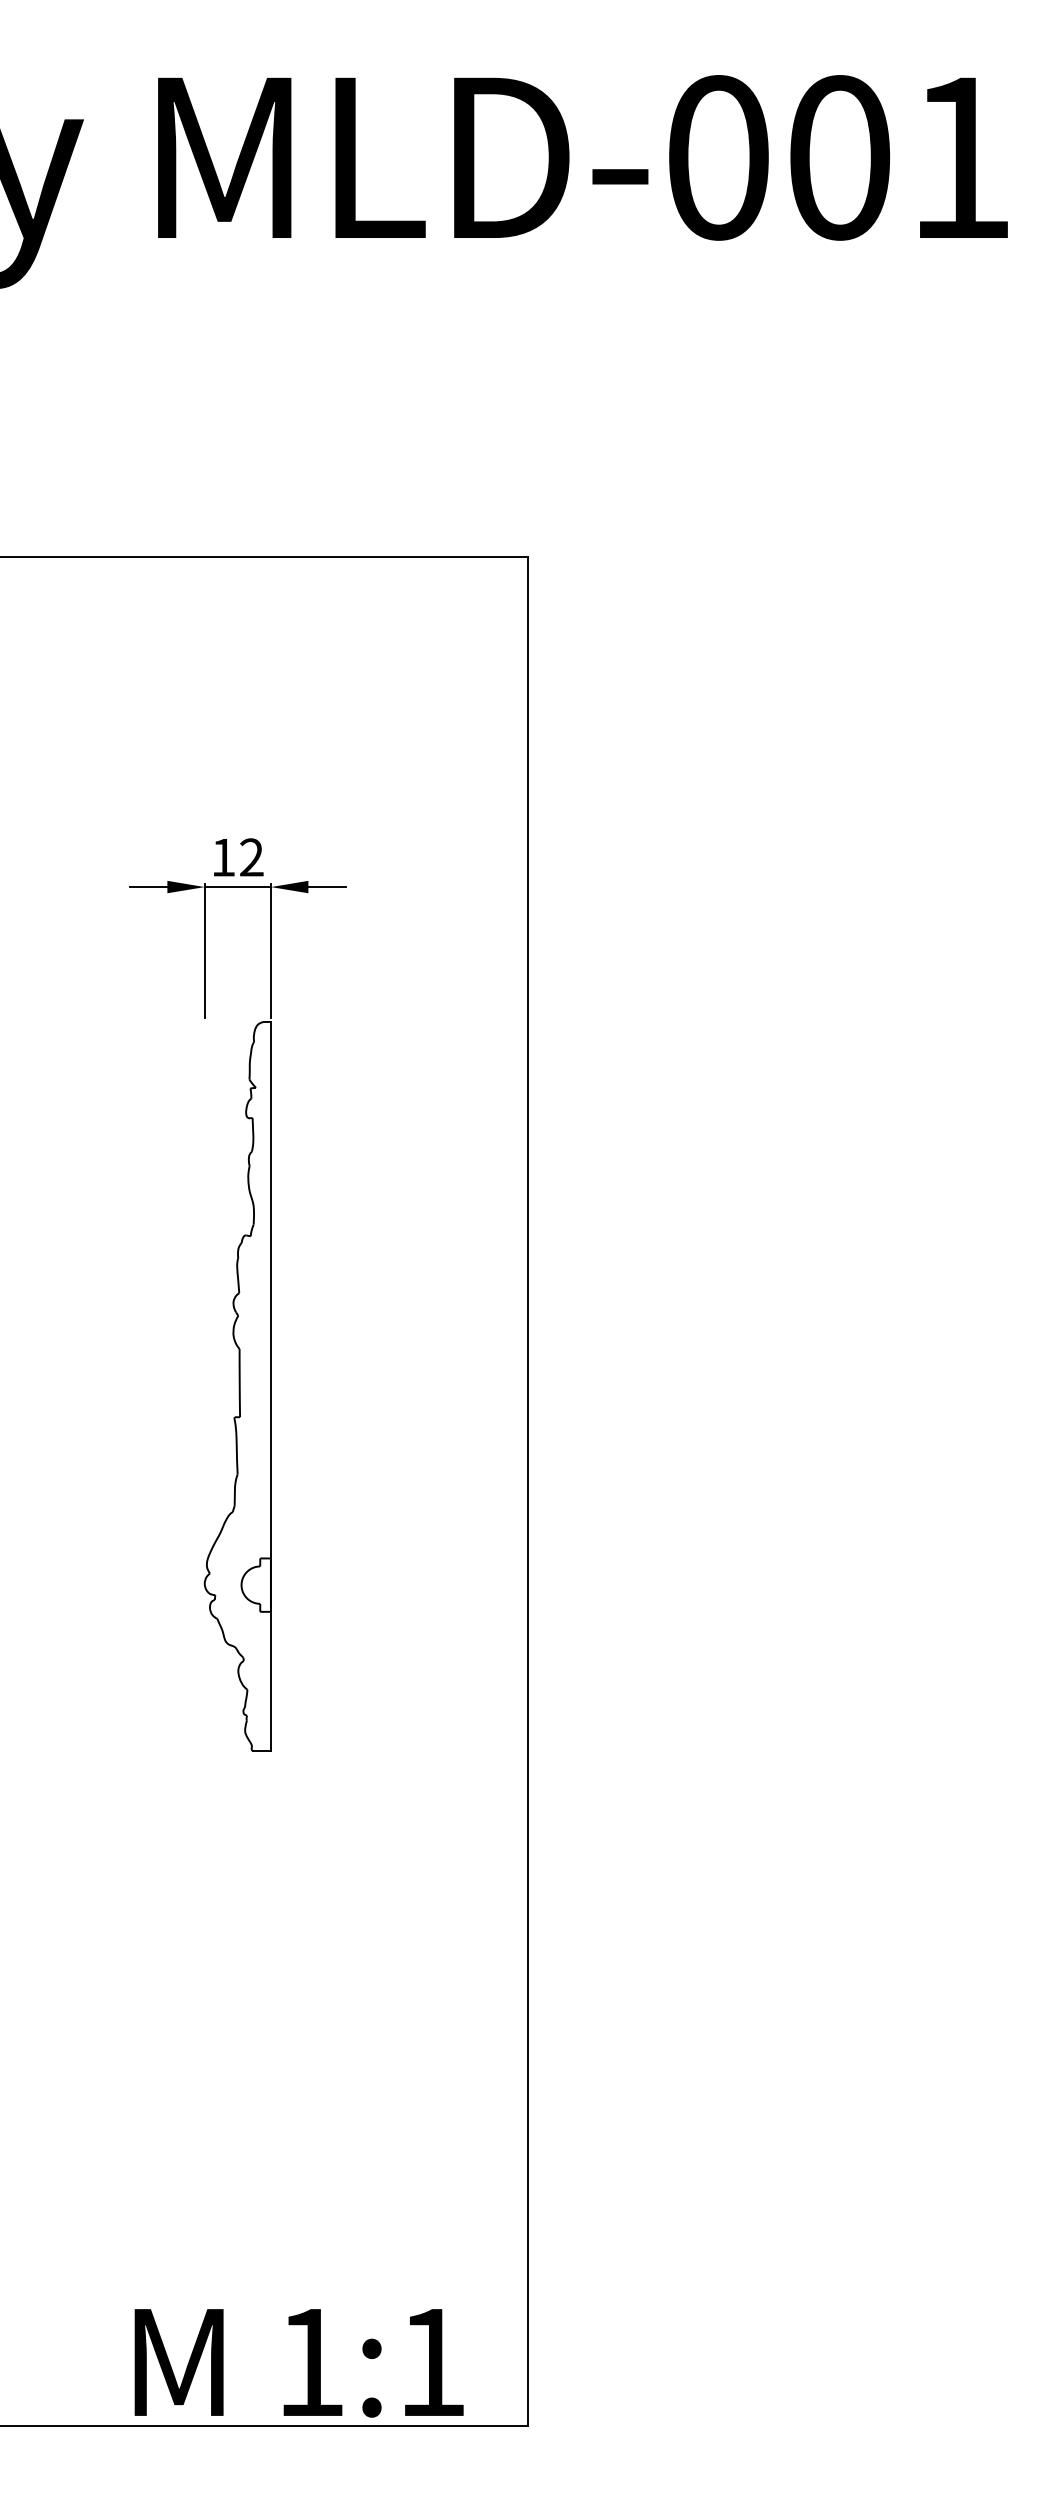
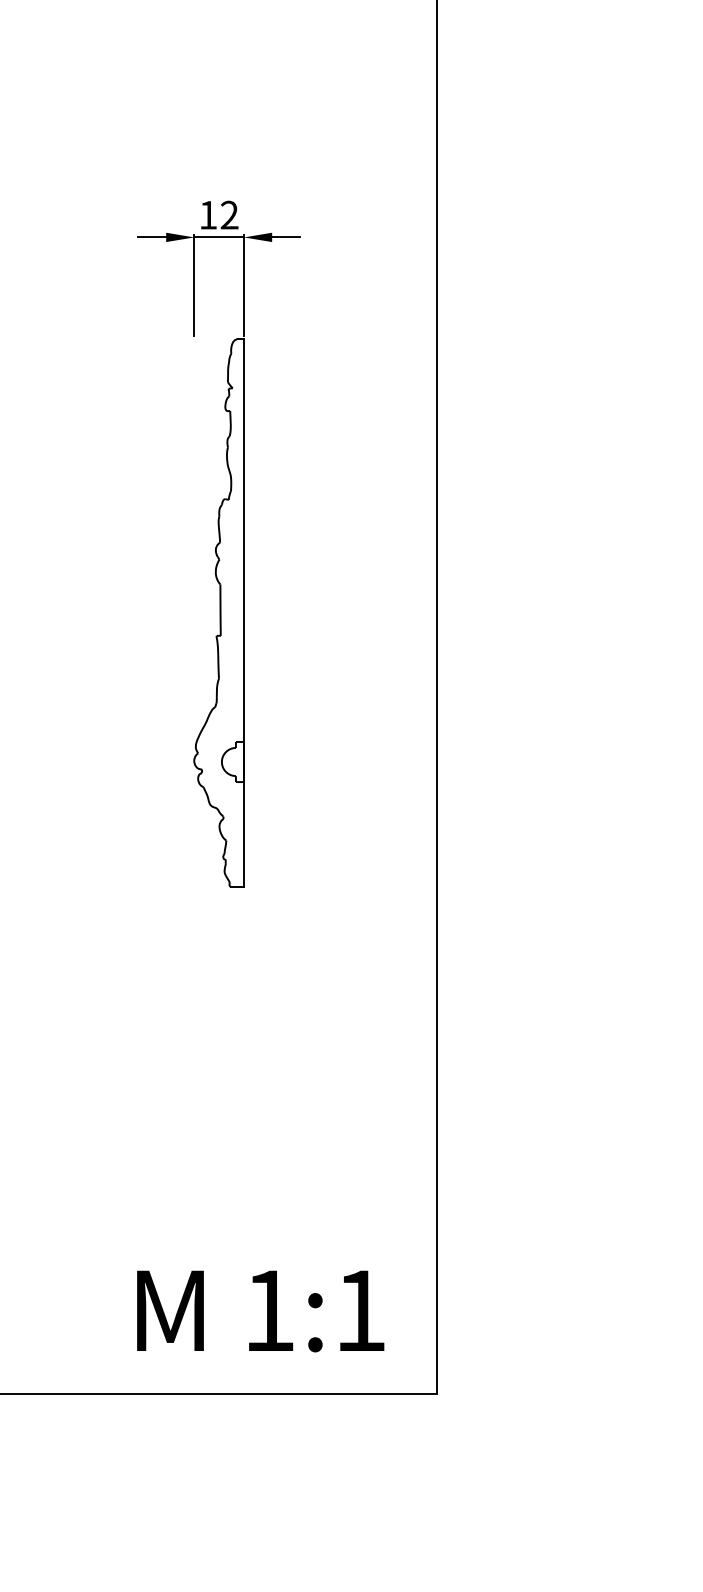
text: (298, 2363) -> (260, 1311), moved

